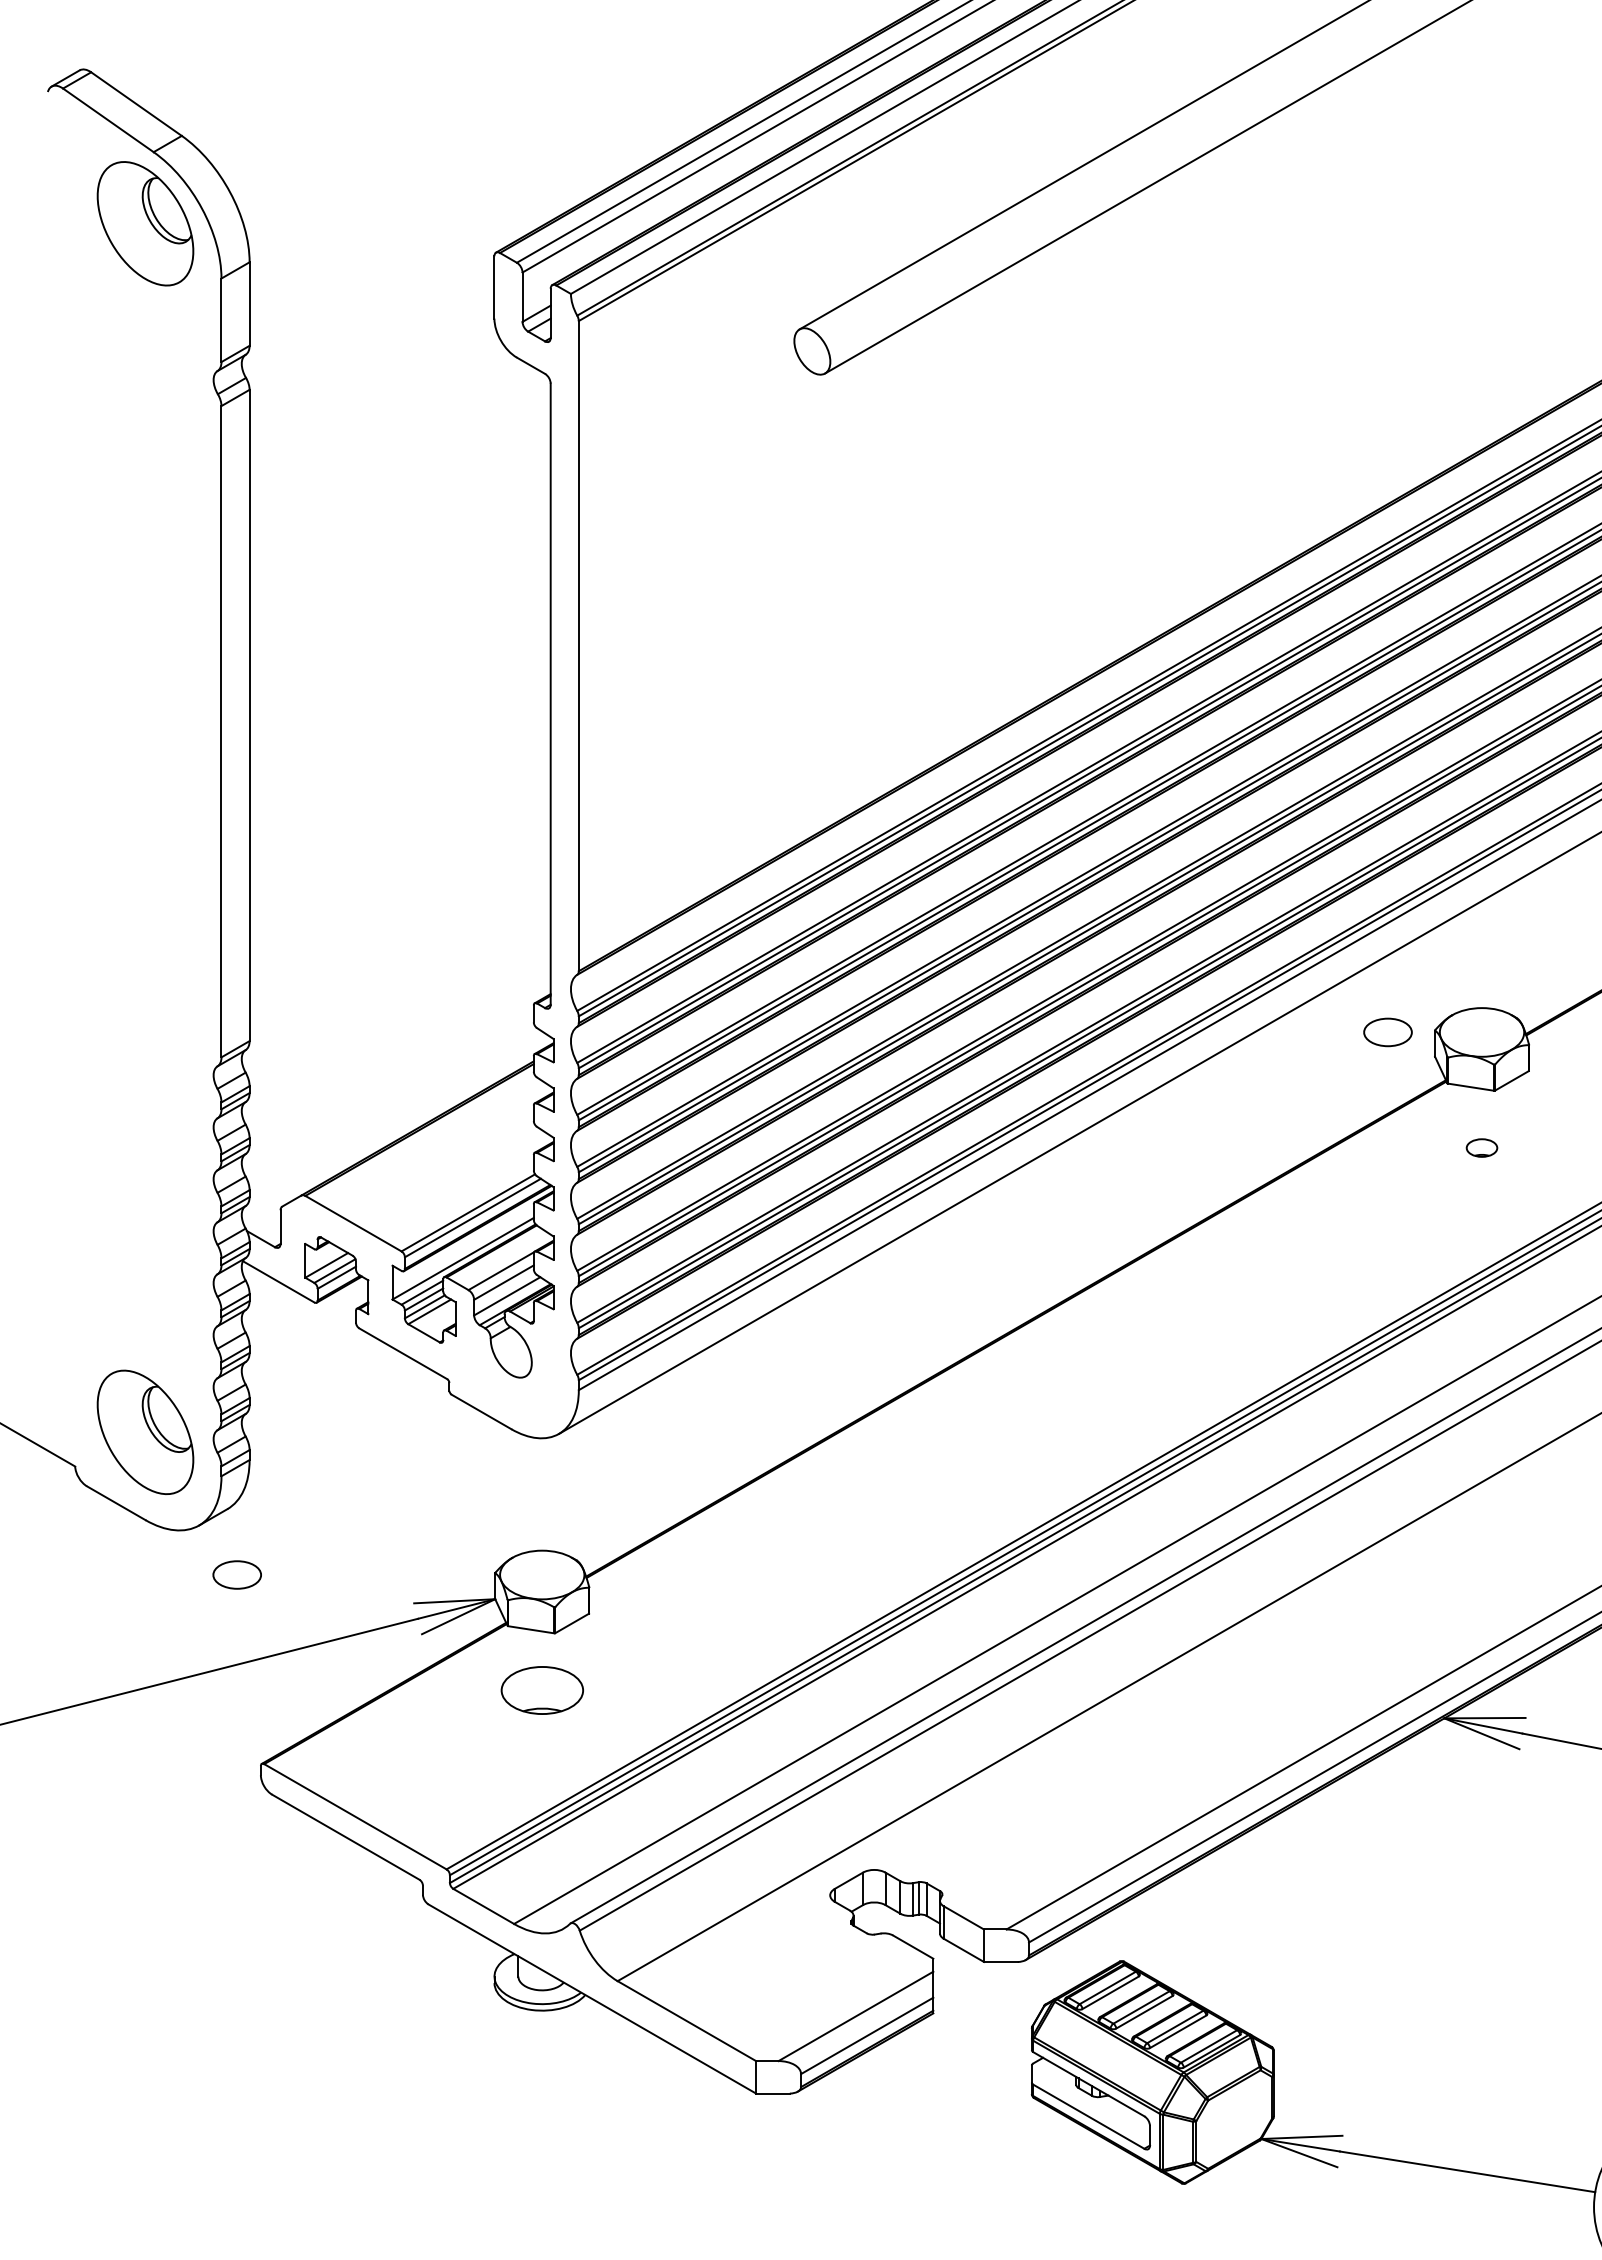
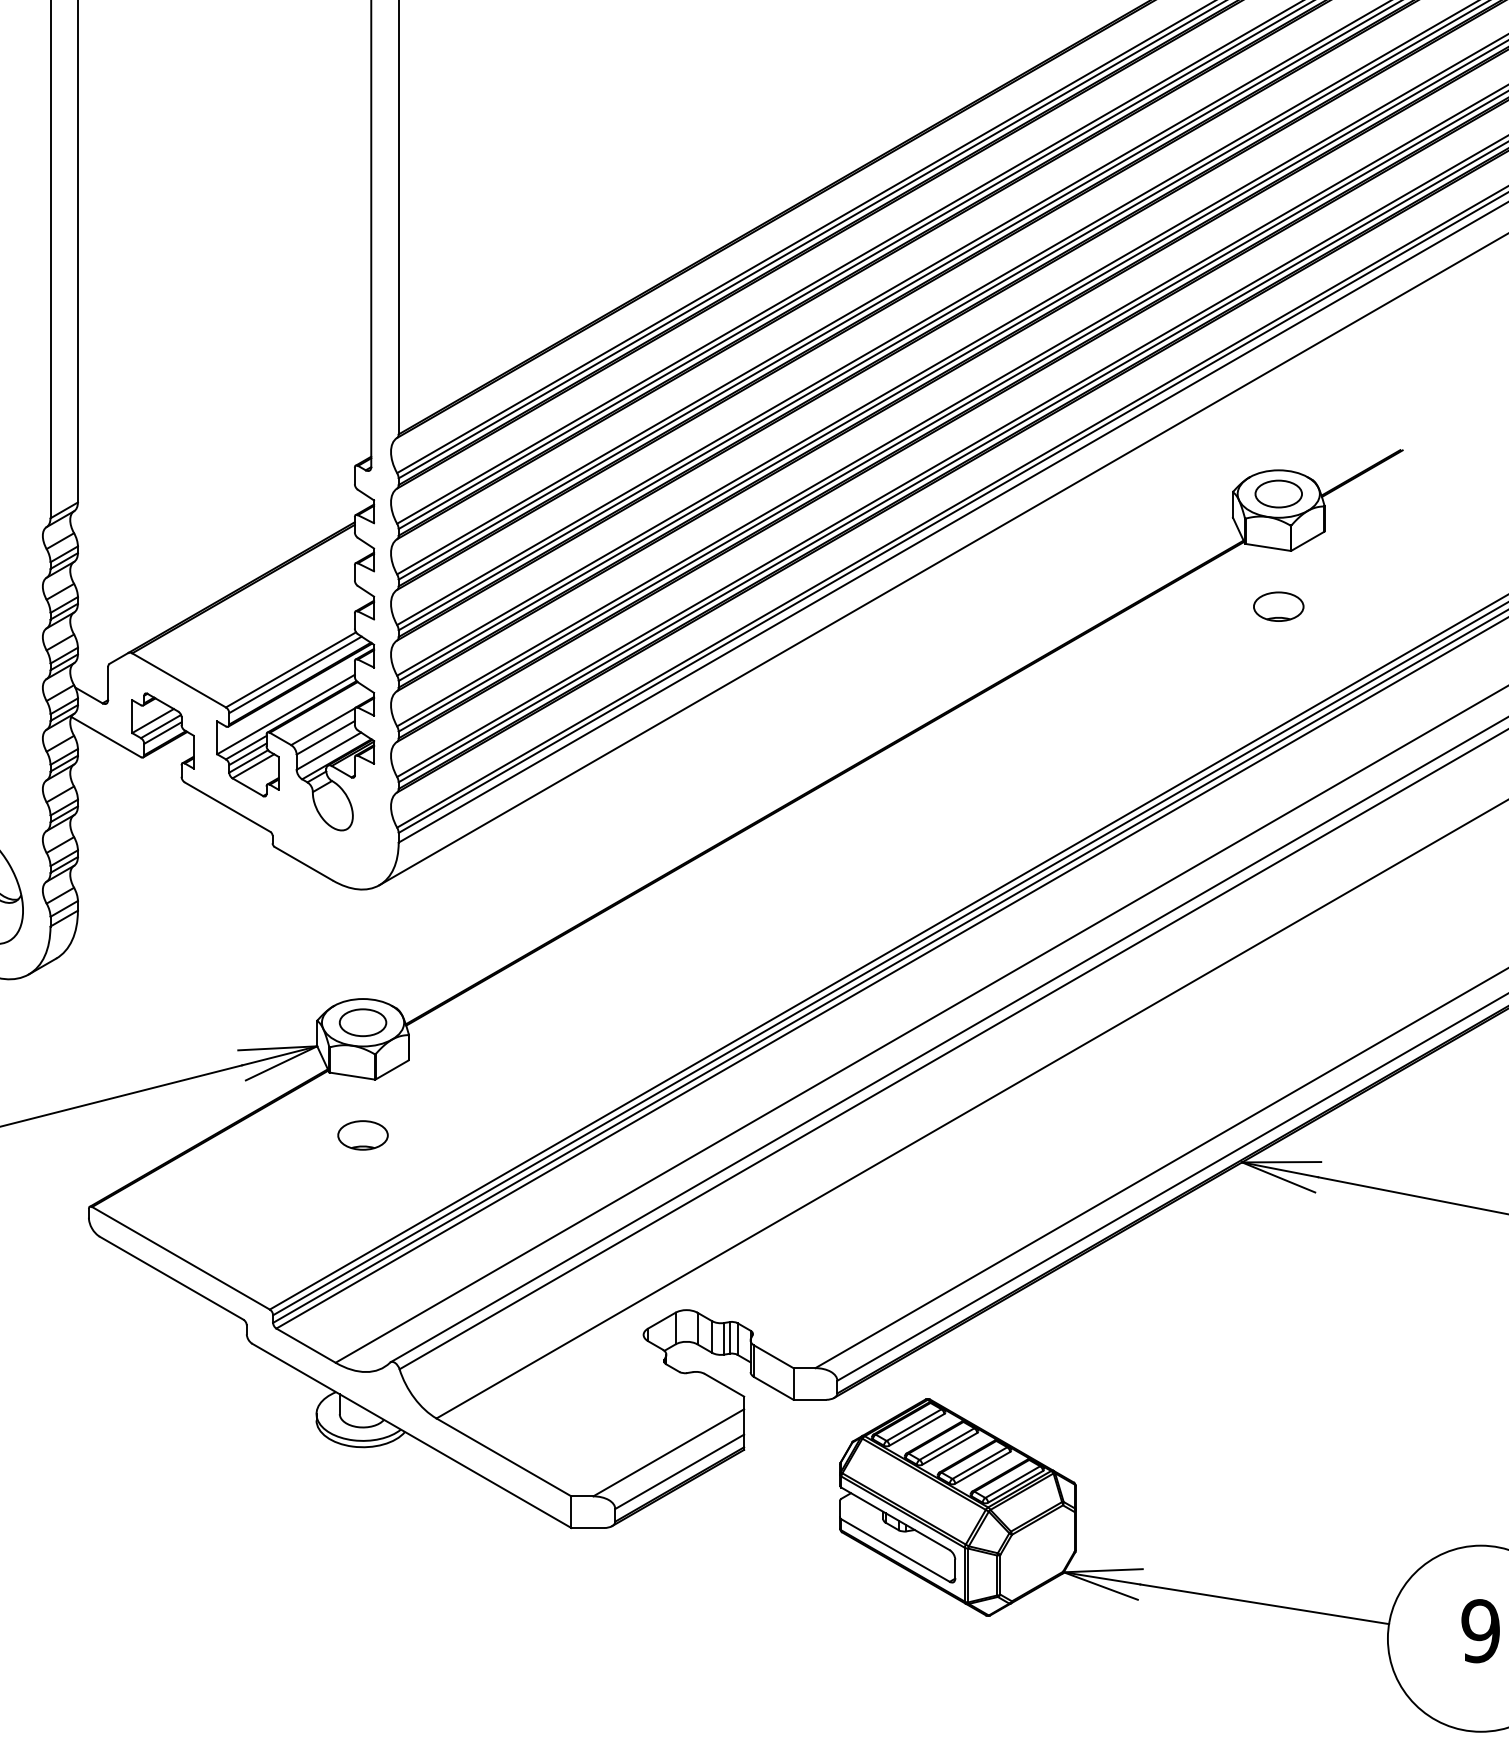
part: (1387, 1032) -> (1278, 494), moved
part: (1481, 1147) -> (1278, 606), size x1.67
part: (236, 1574) -> (362, 1022), moved
part: (541, 1690) -> (362, 1135), size x0.62

